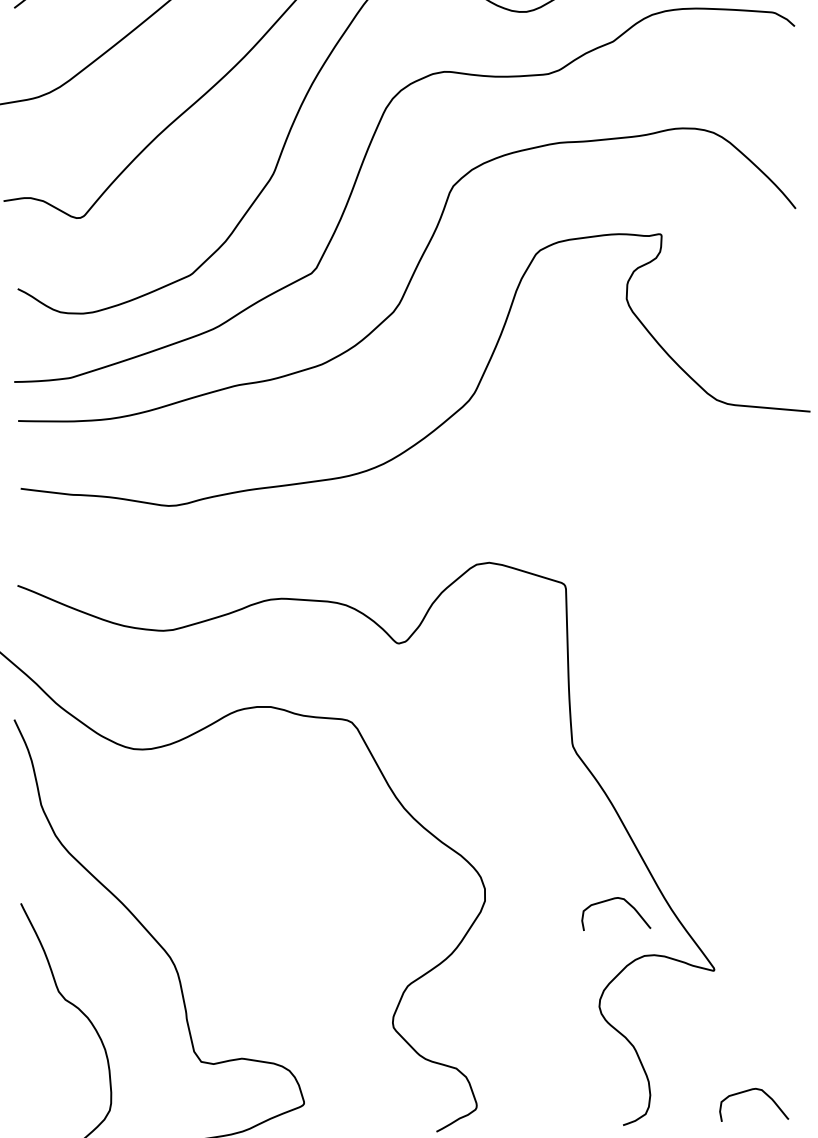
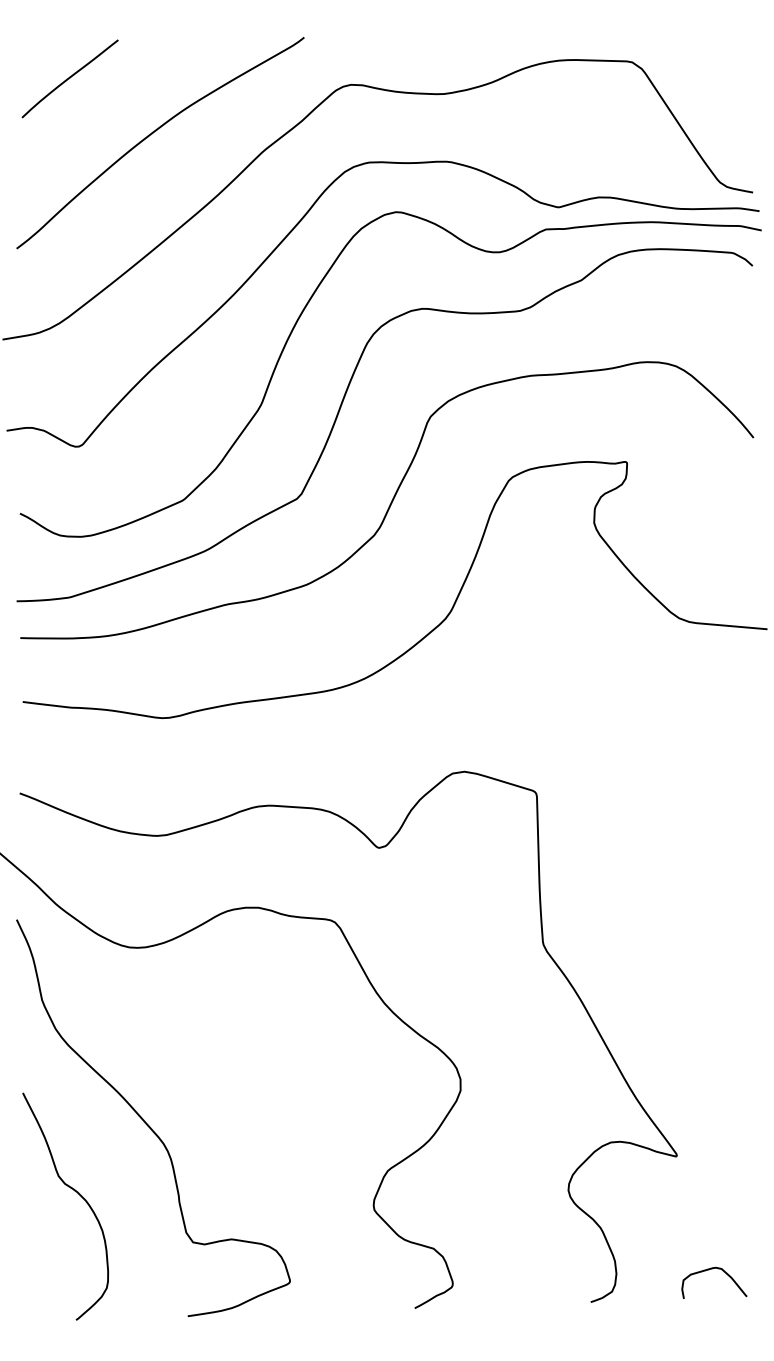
curve: (611, 900) -> (579, 1090), removed

